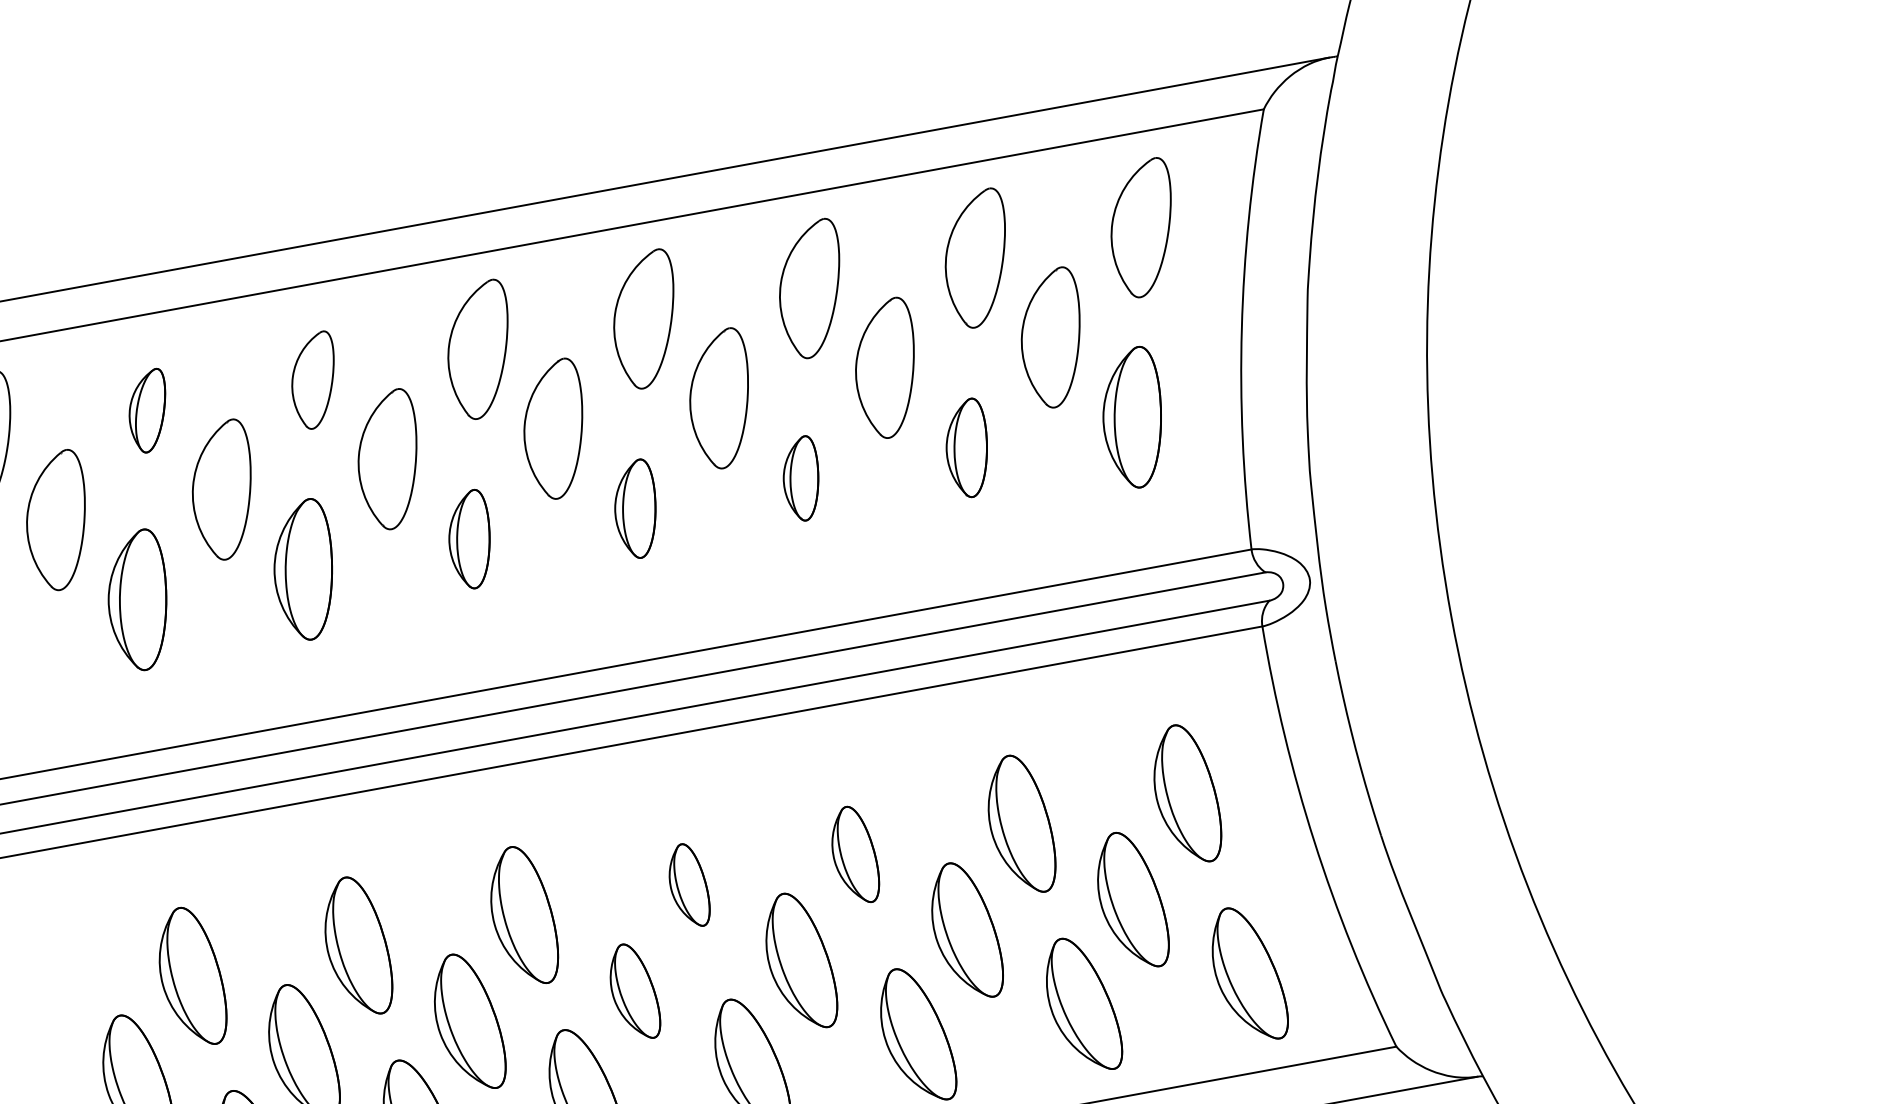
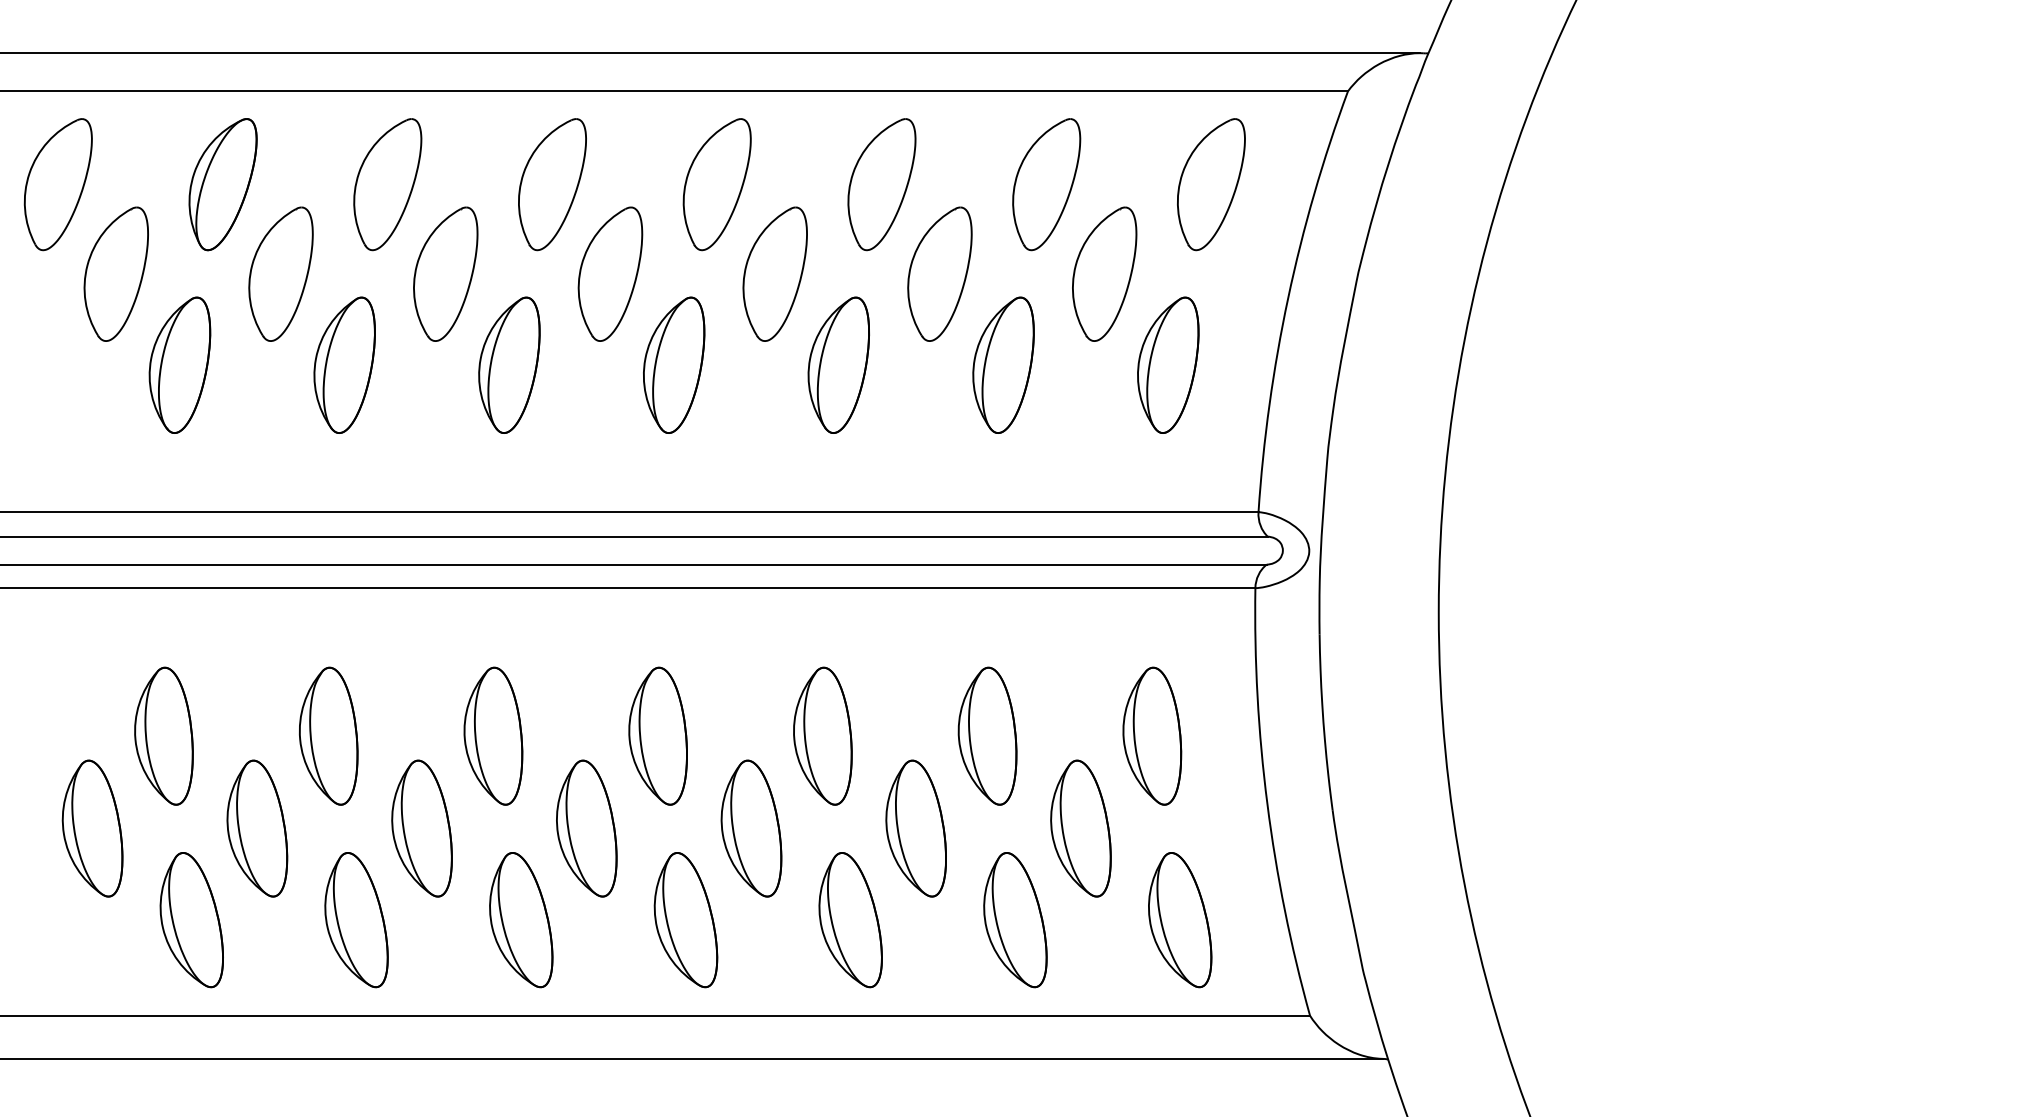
part: (314, 380) -> (387, 184), size x1.43
part: (148, 411) -> (222, 184), size x1.67
part: (967, 447) -> (1003, 364), size x1.43
part: (801, 478) -> (838, 364), size x1.67
part: (636, 508) -> (674, 364), size x1.43
part: (470, 539) -> (509, 364), size x1.43
part: (853, 854) -> (822, 735), size x1.43
part: (687, 885) -> (657, 735), size x1.67
part: (633, 991) -> (586, 828), size x1.43

